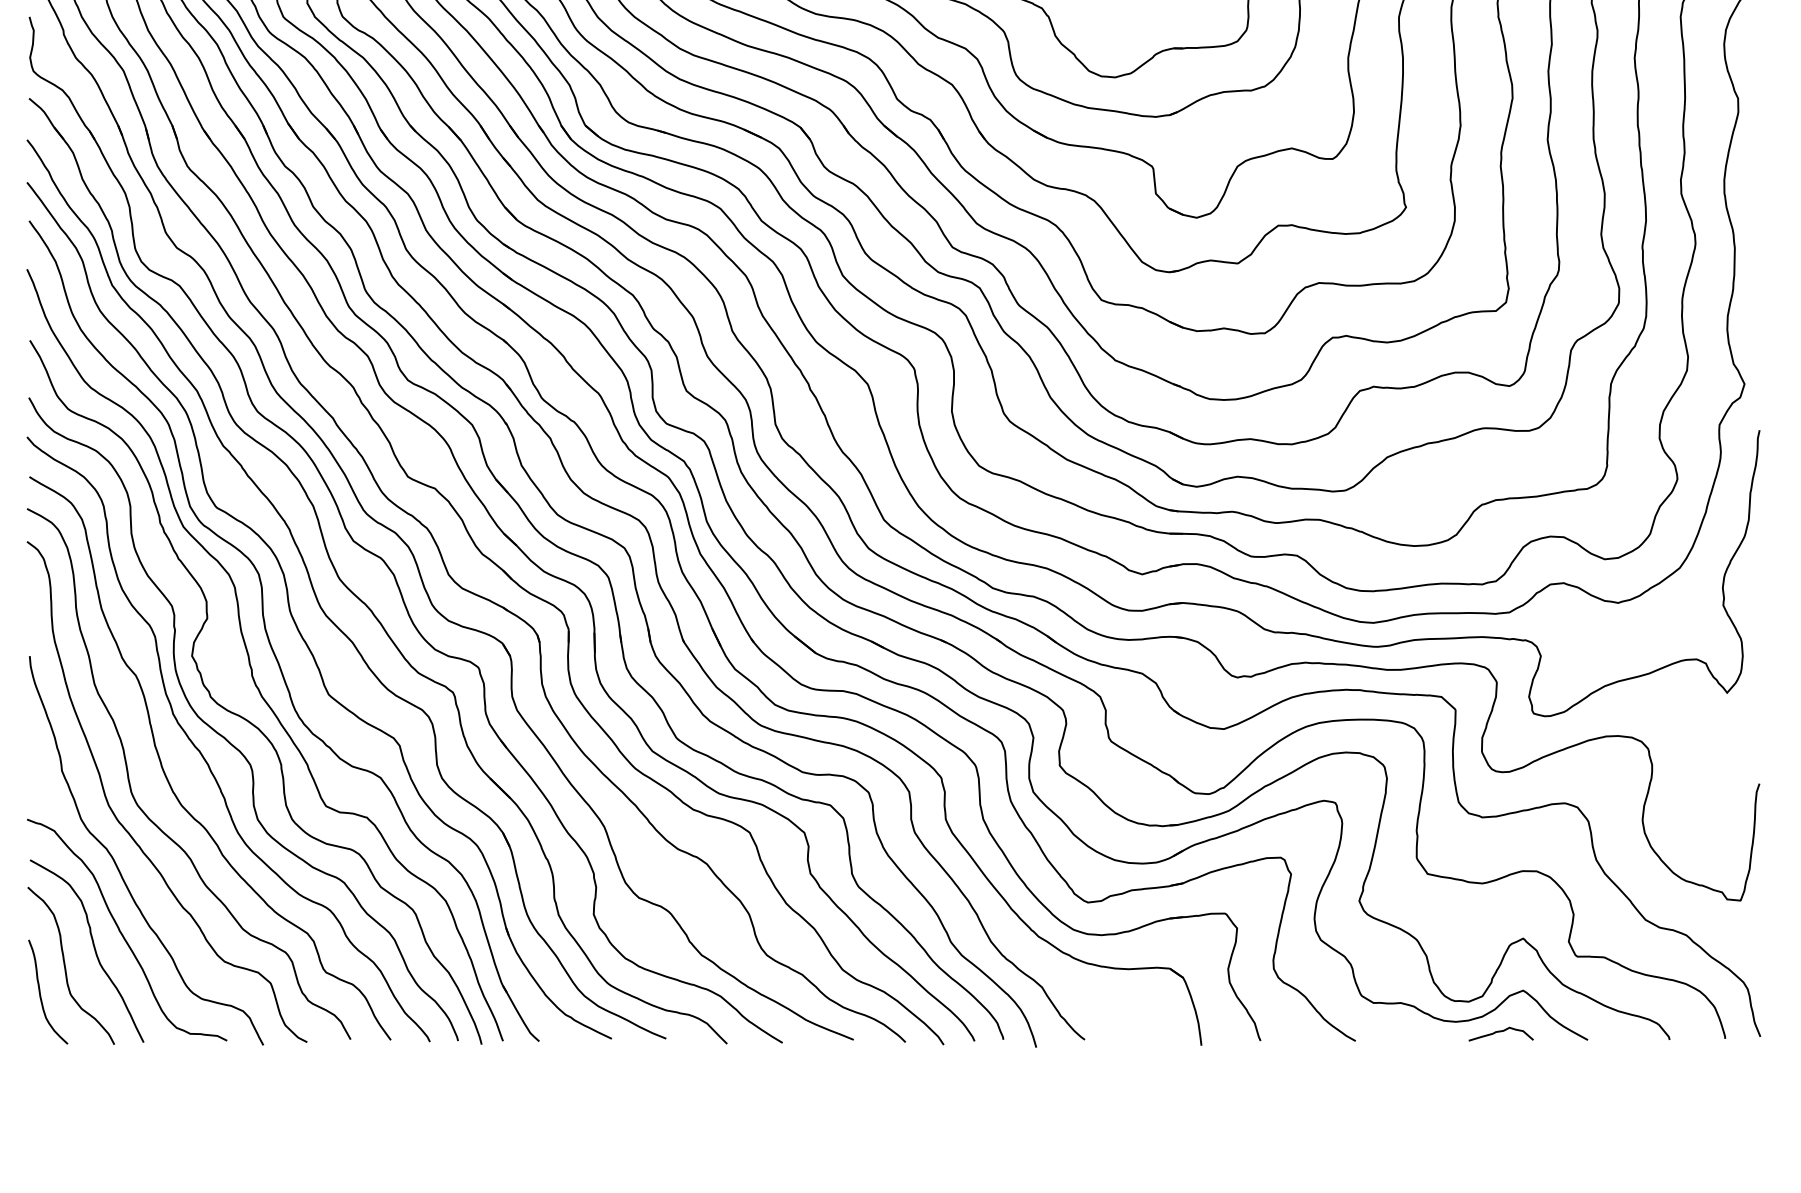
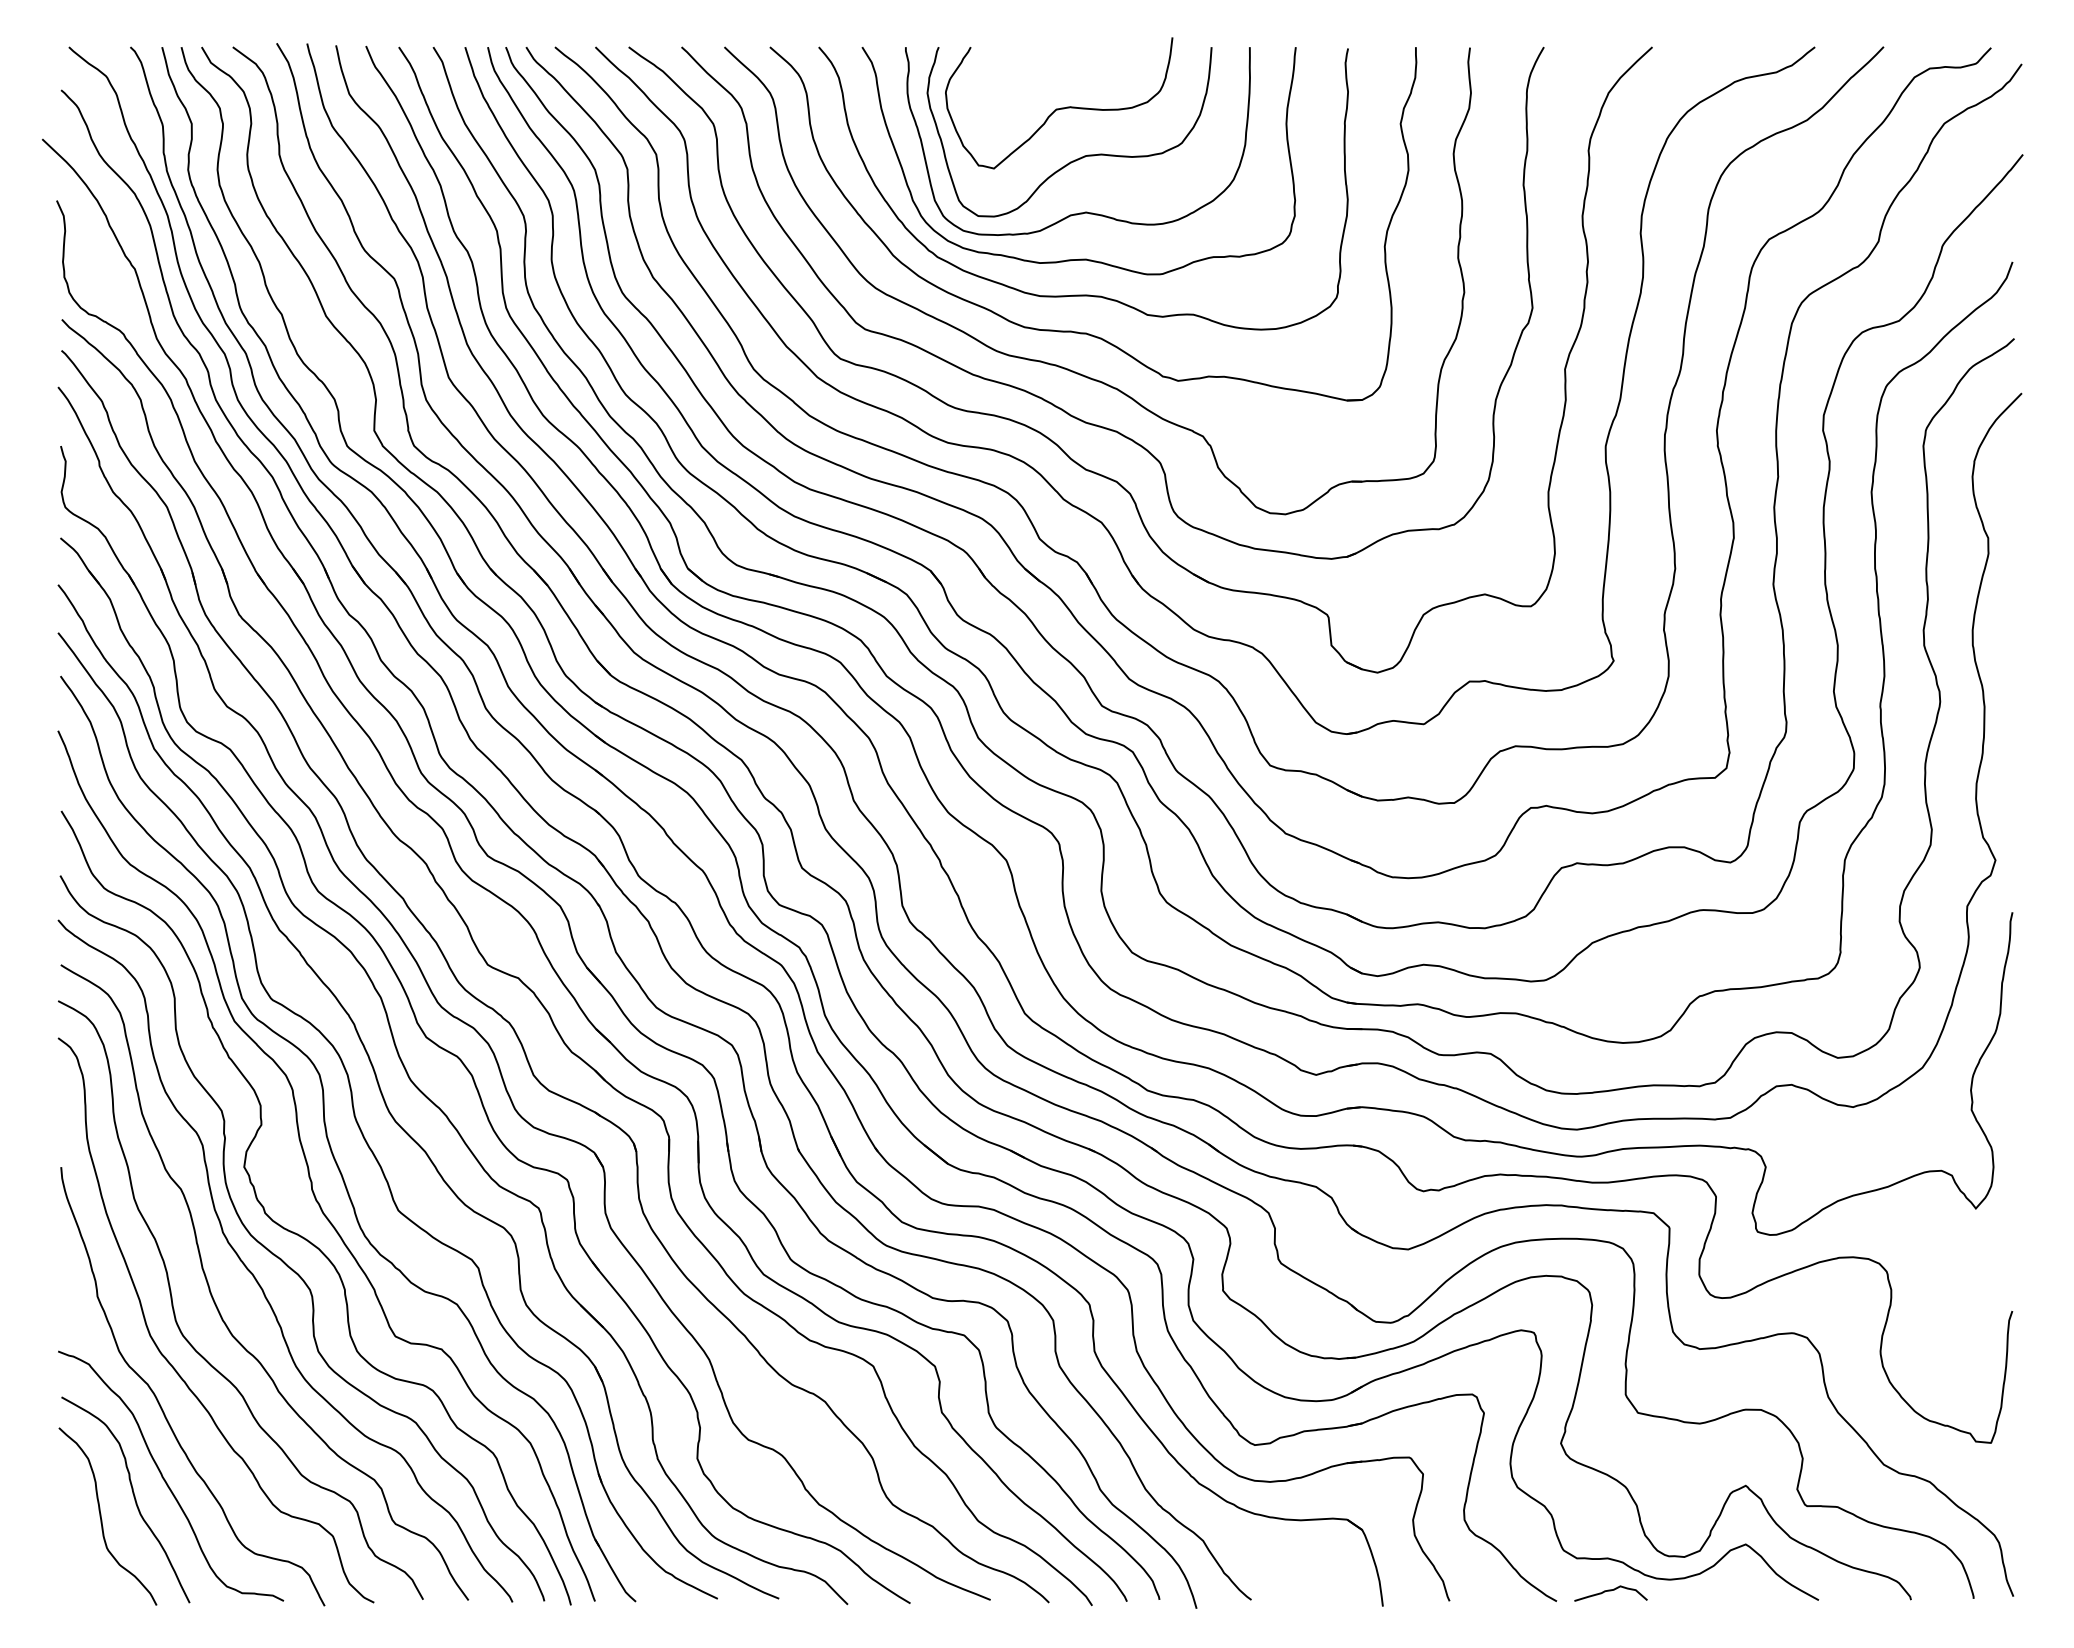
curve: (40, 992) -> (73, 1546), removed
curve: (1500, 1032) -> (1610, 1591), moved

